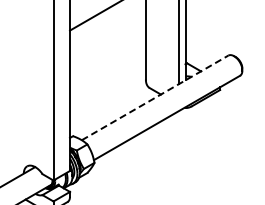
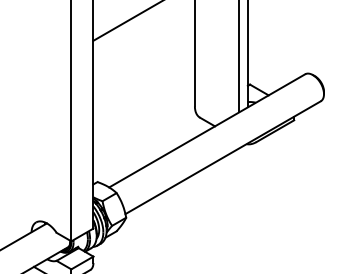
line: (155, 97) -> (207, 130), dashed -> solid

